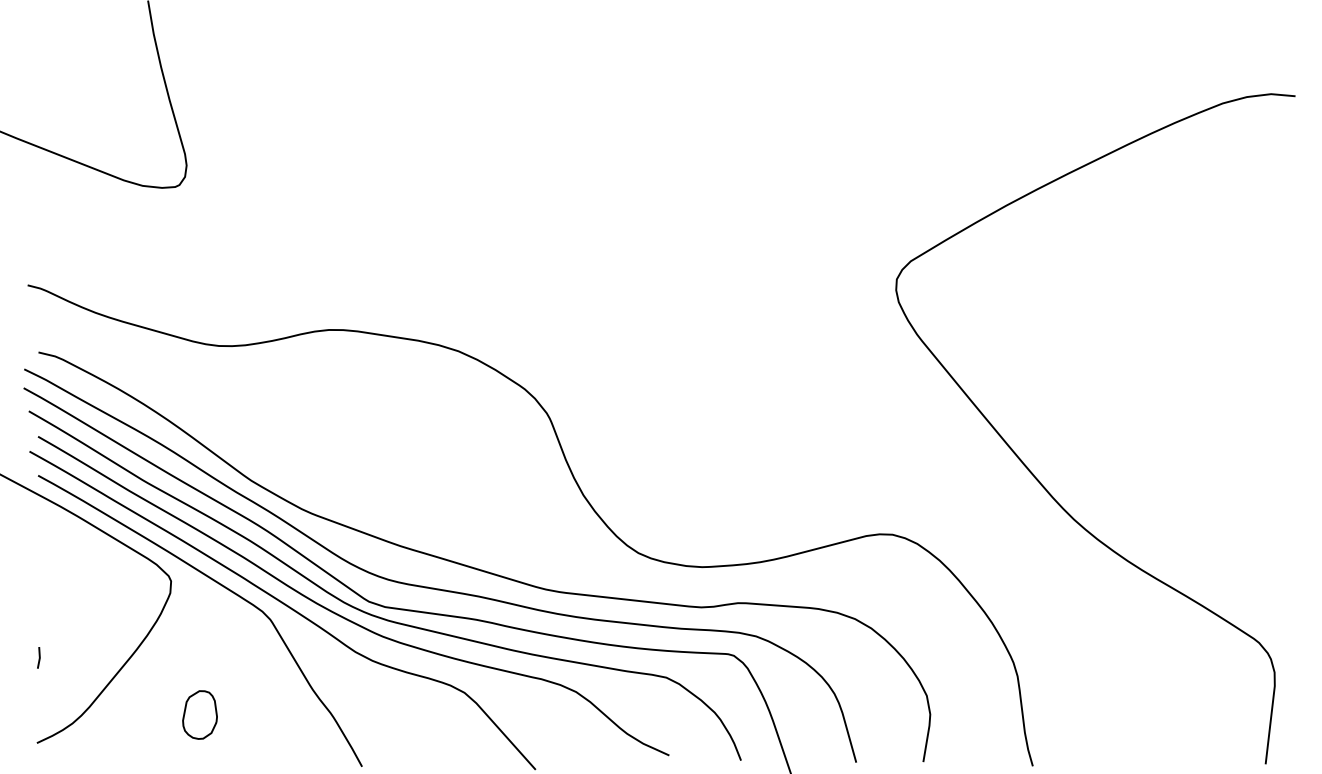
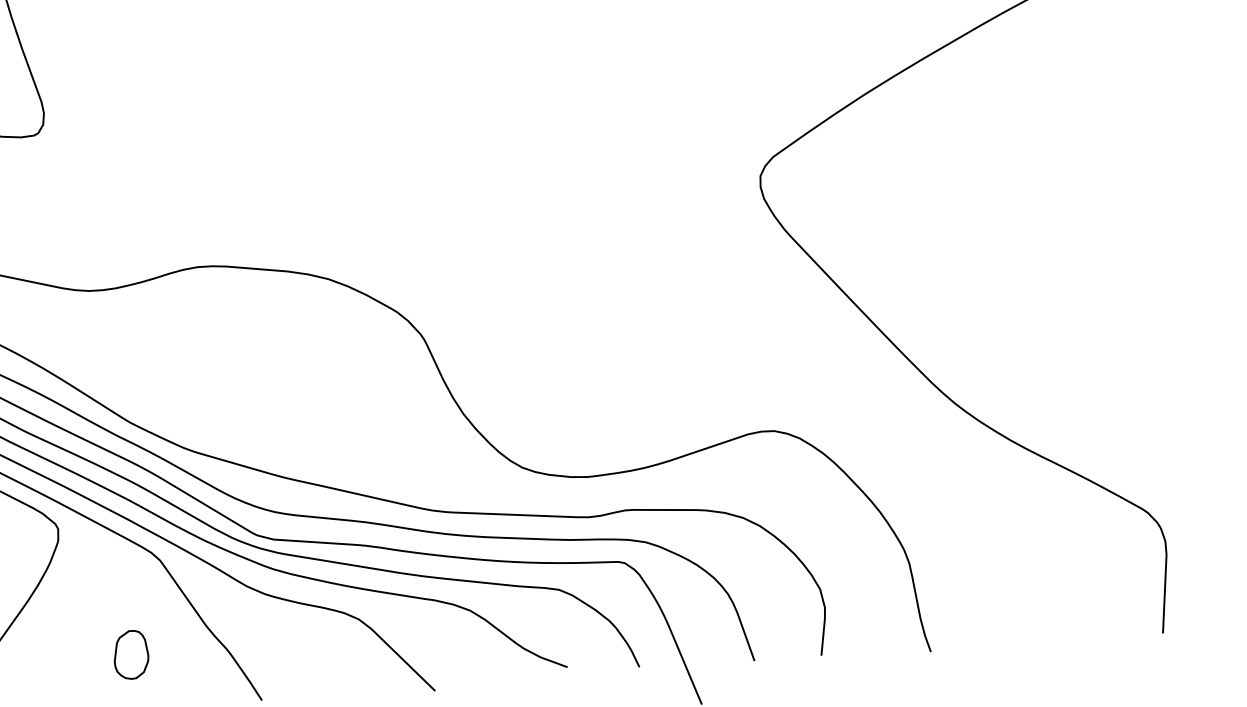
part: (199, 714) -> (130, 654), moved

